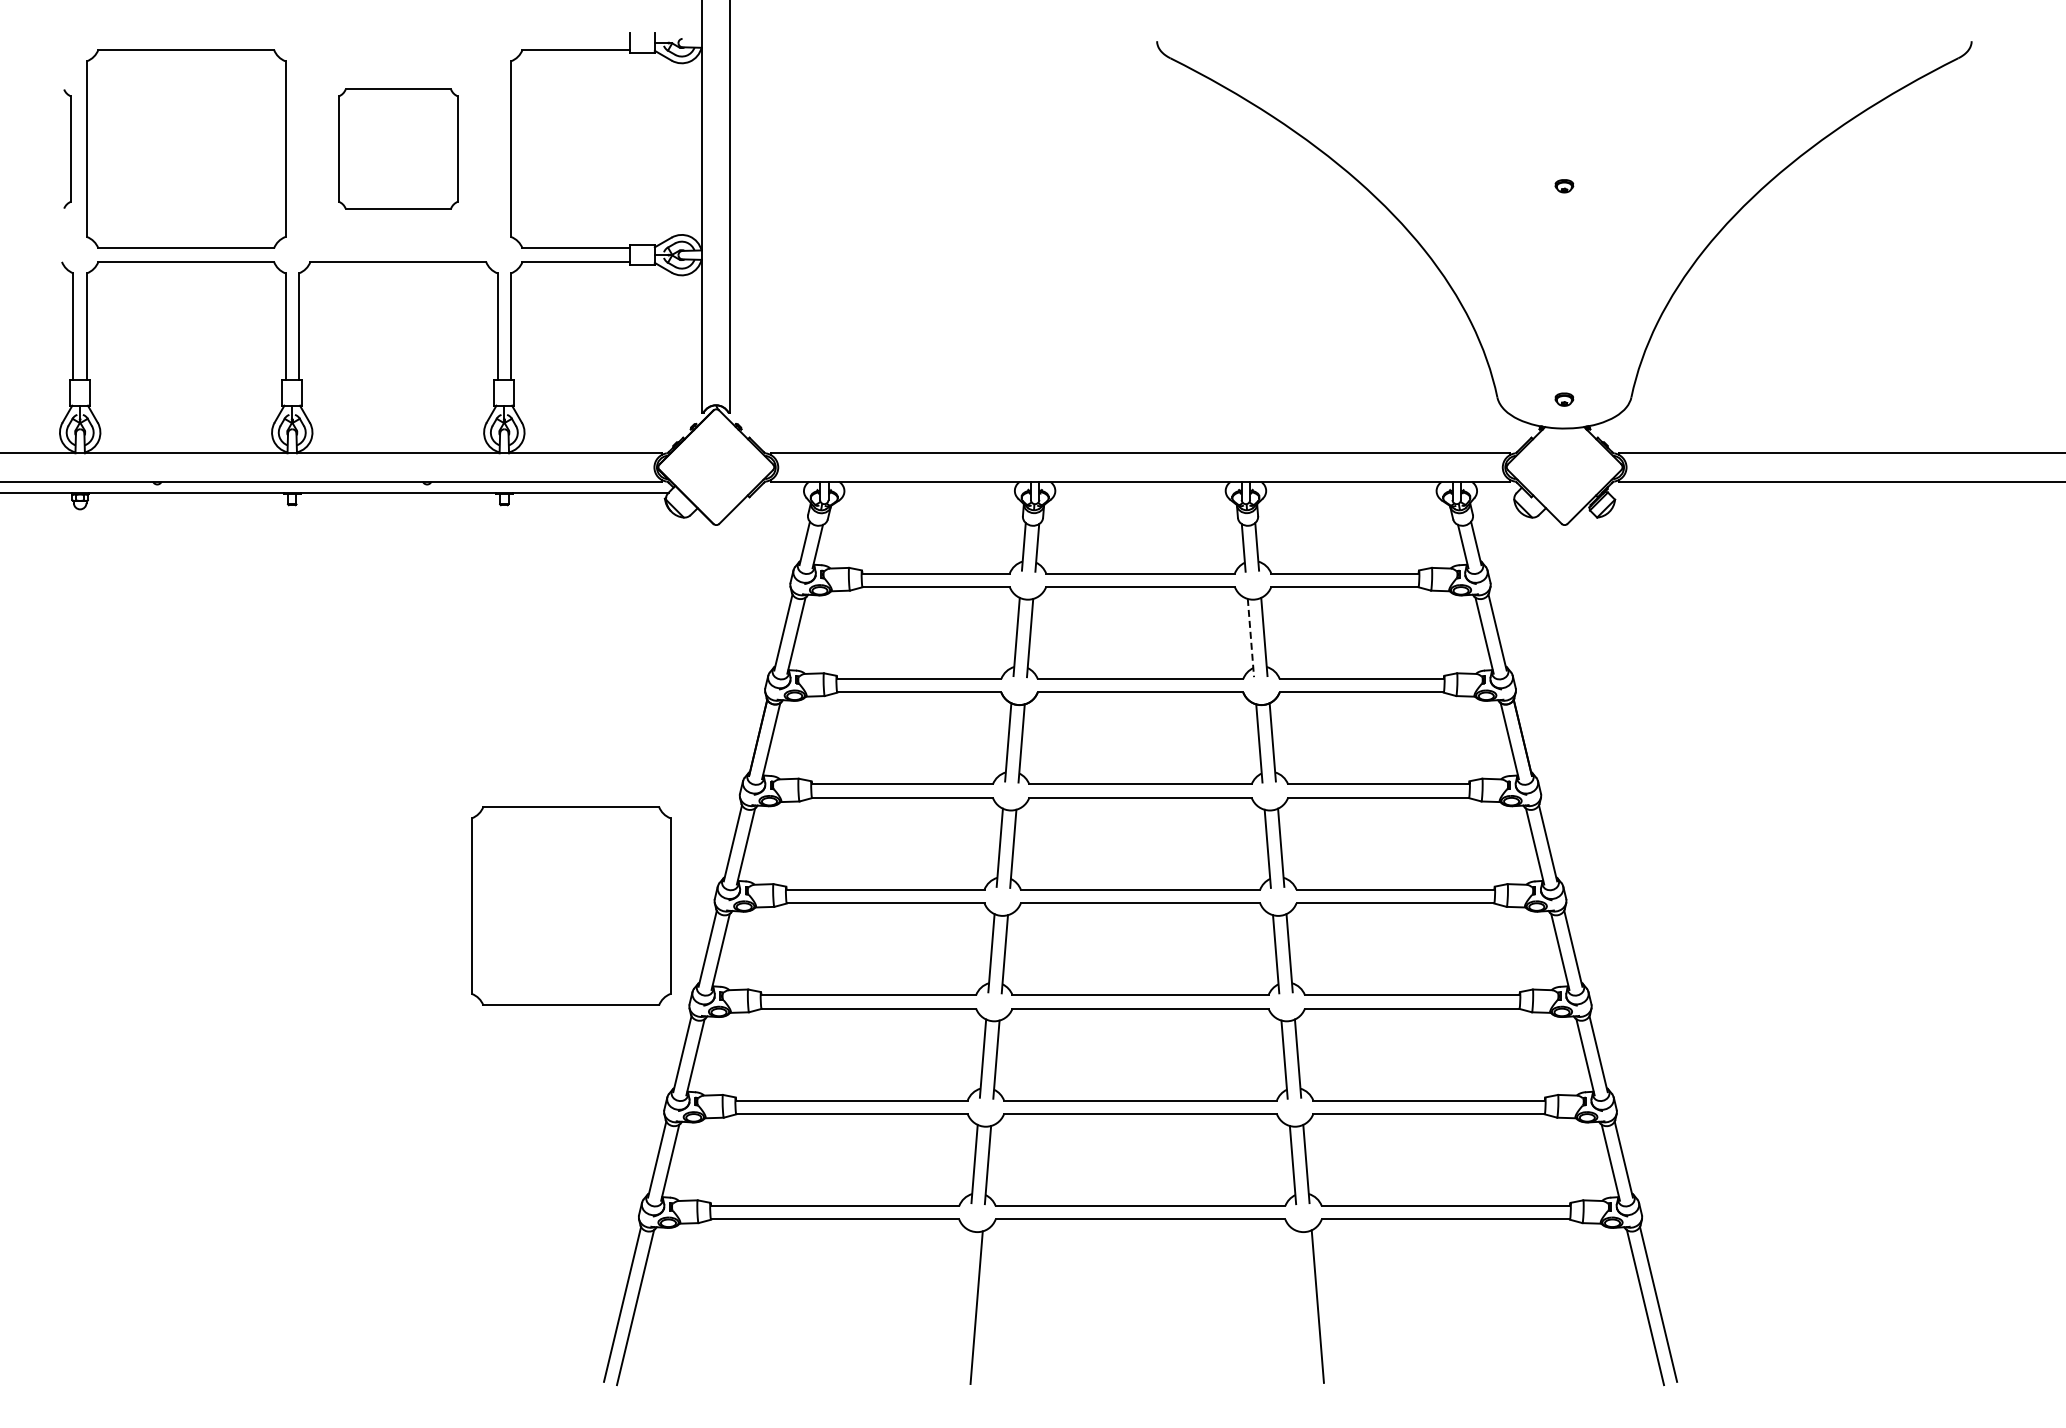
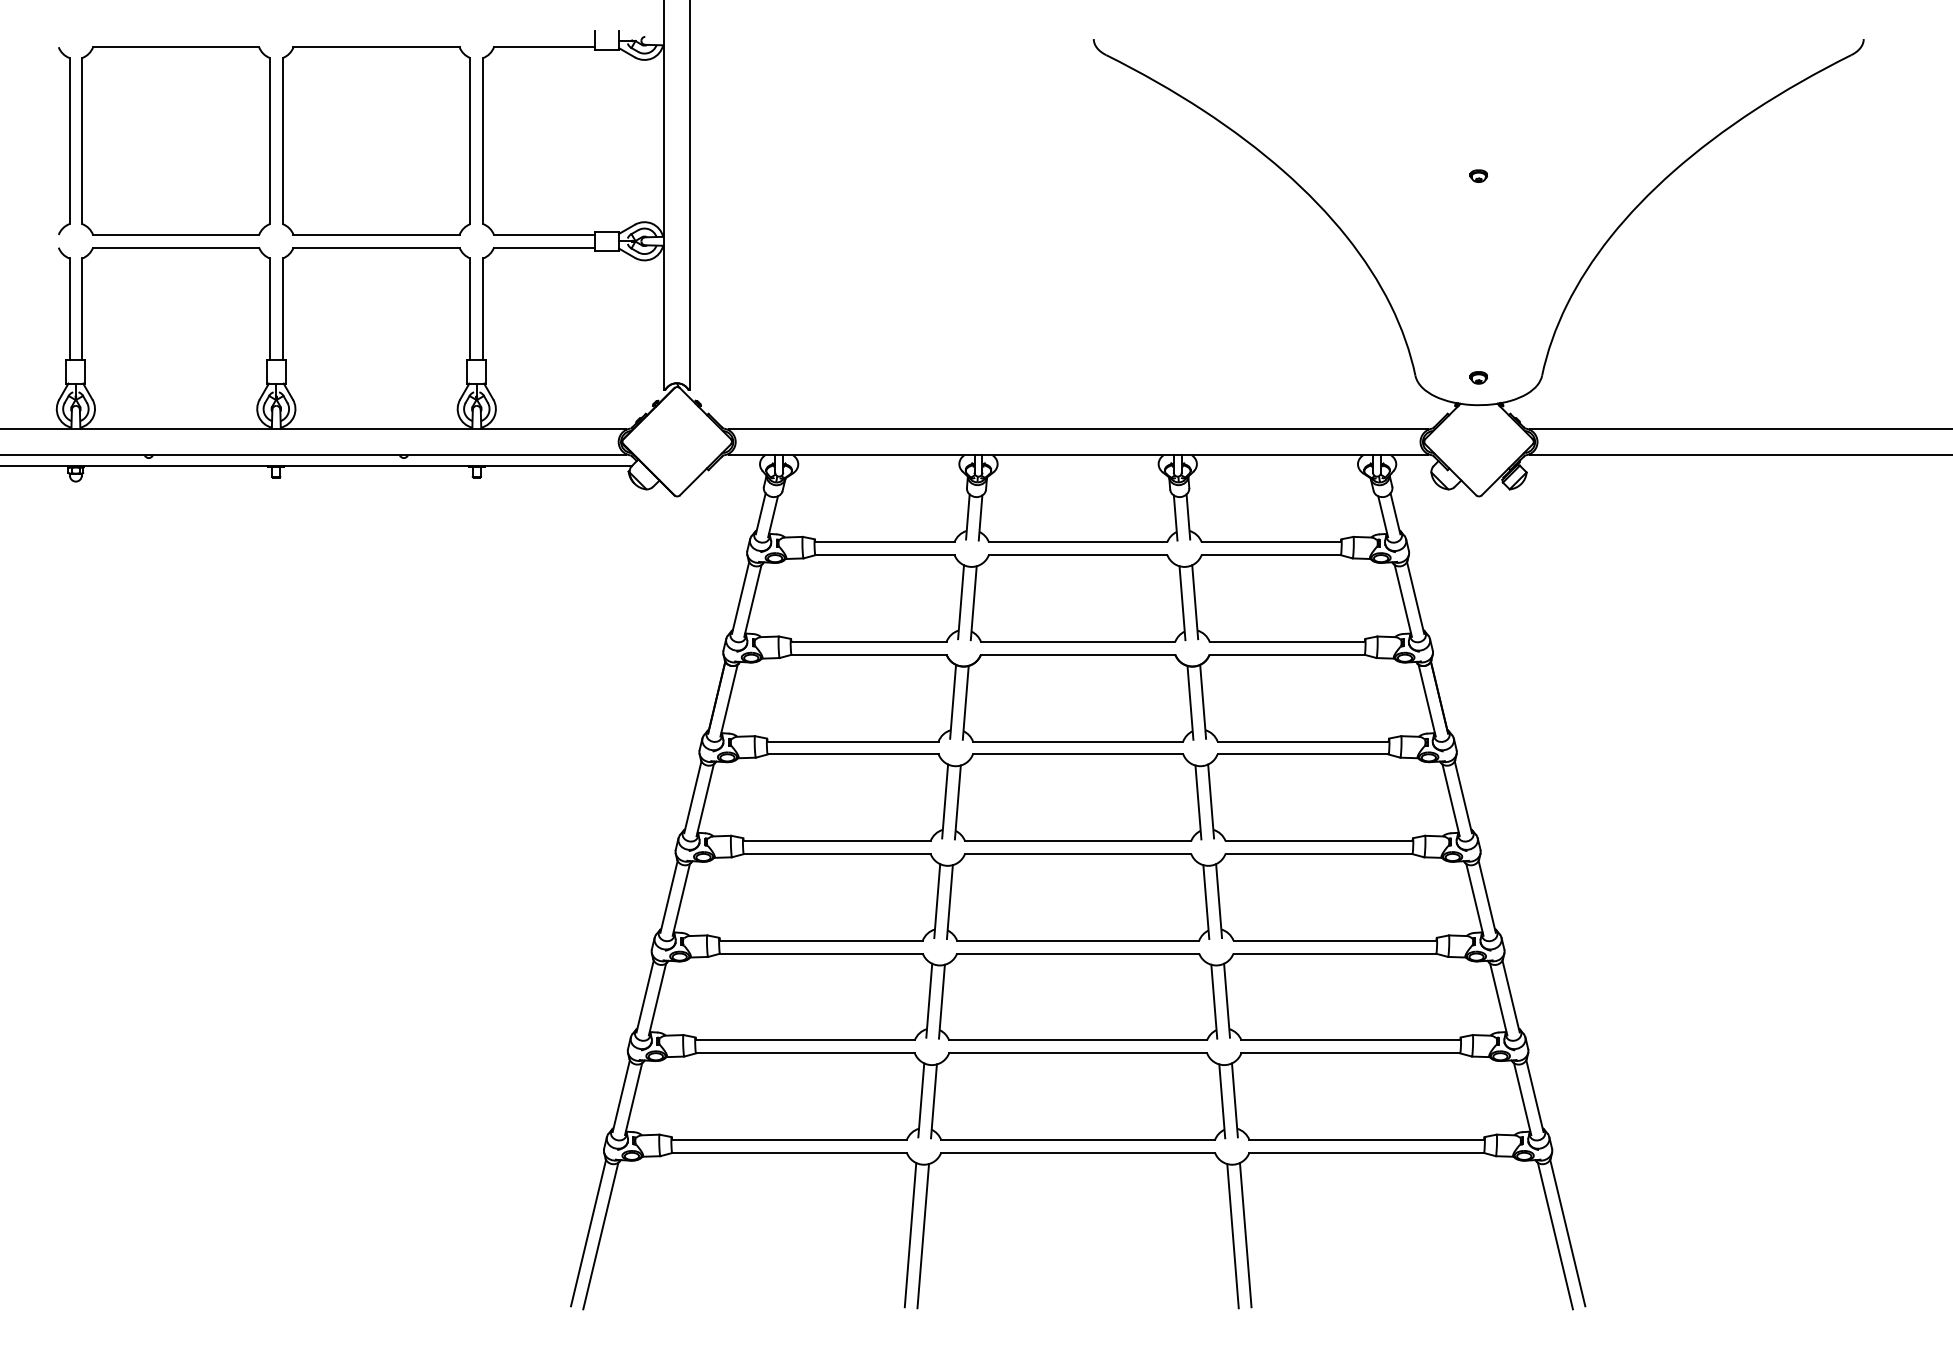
part: (67, 148) -> (63, 140), size x1.67
part: (398, 148) -> (376, 140), size x1.67
line: (1250, 638) -> (1182, 603), dashed -> solid
part: (571, 905) -> (540, 856), removed
line: (963, 1306) -> (910, 1235), added
line: (1304, 1307) -> (1233, 1235), added

